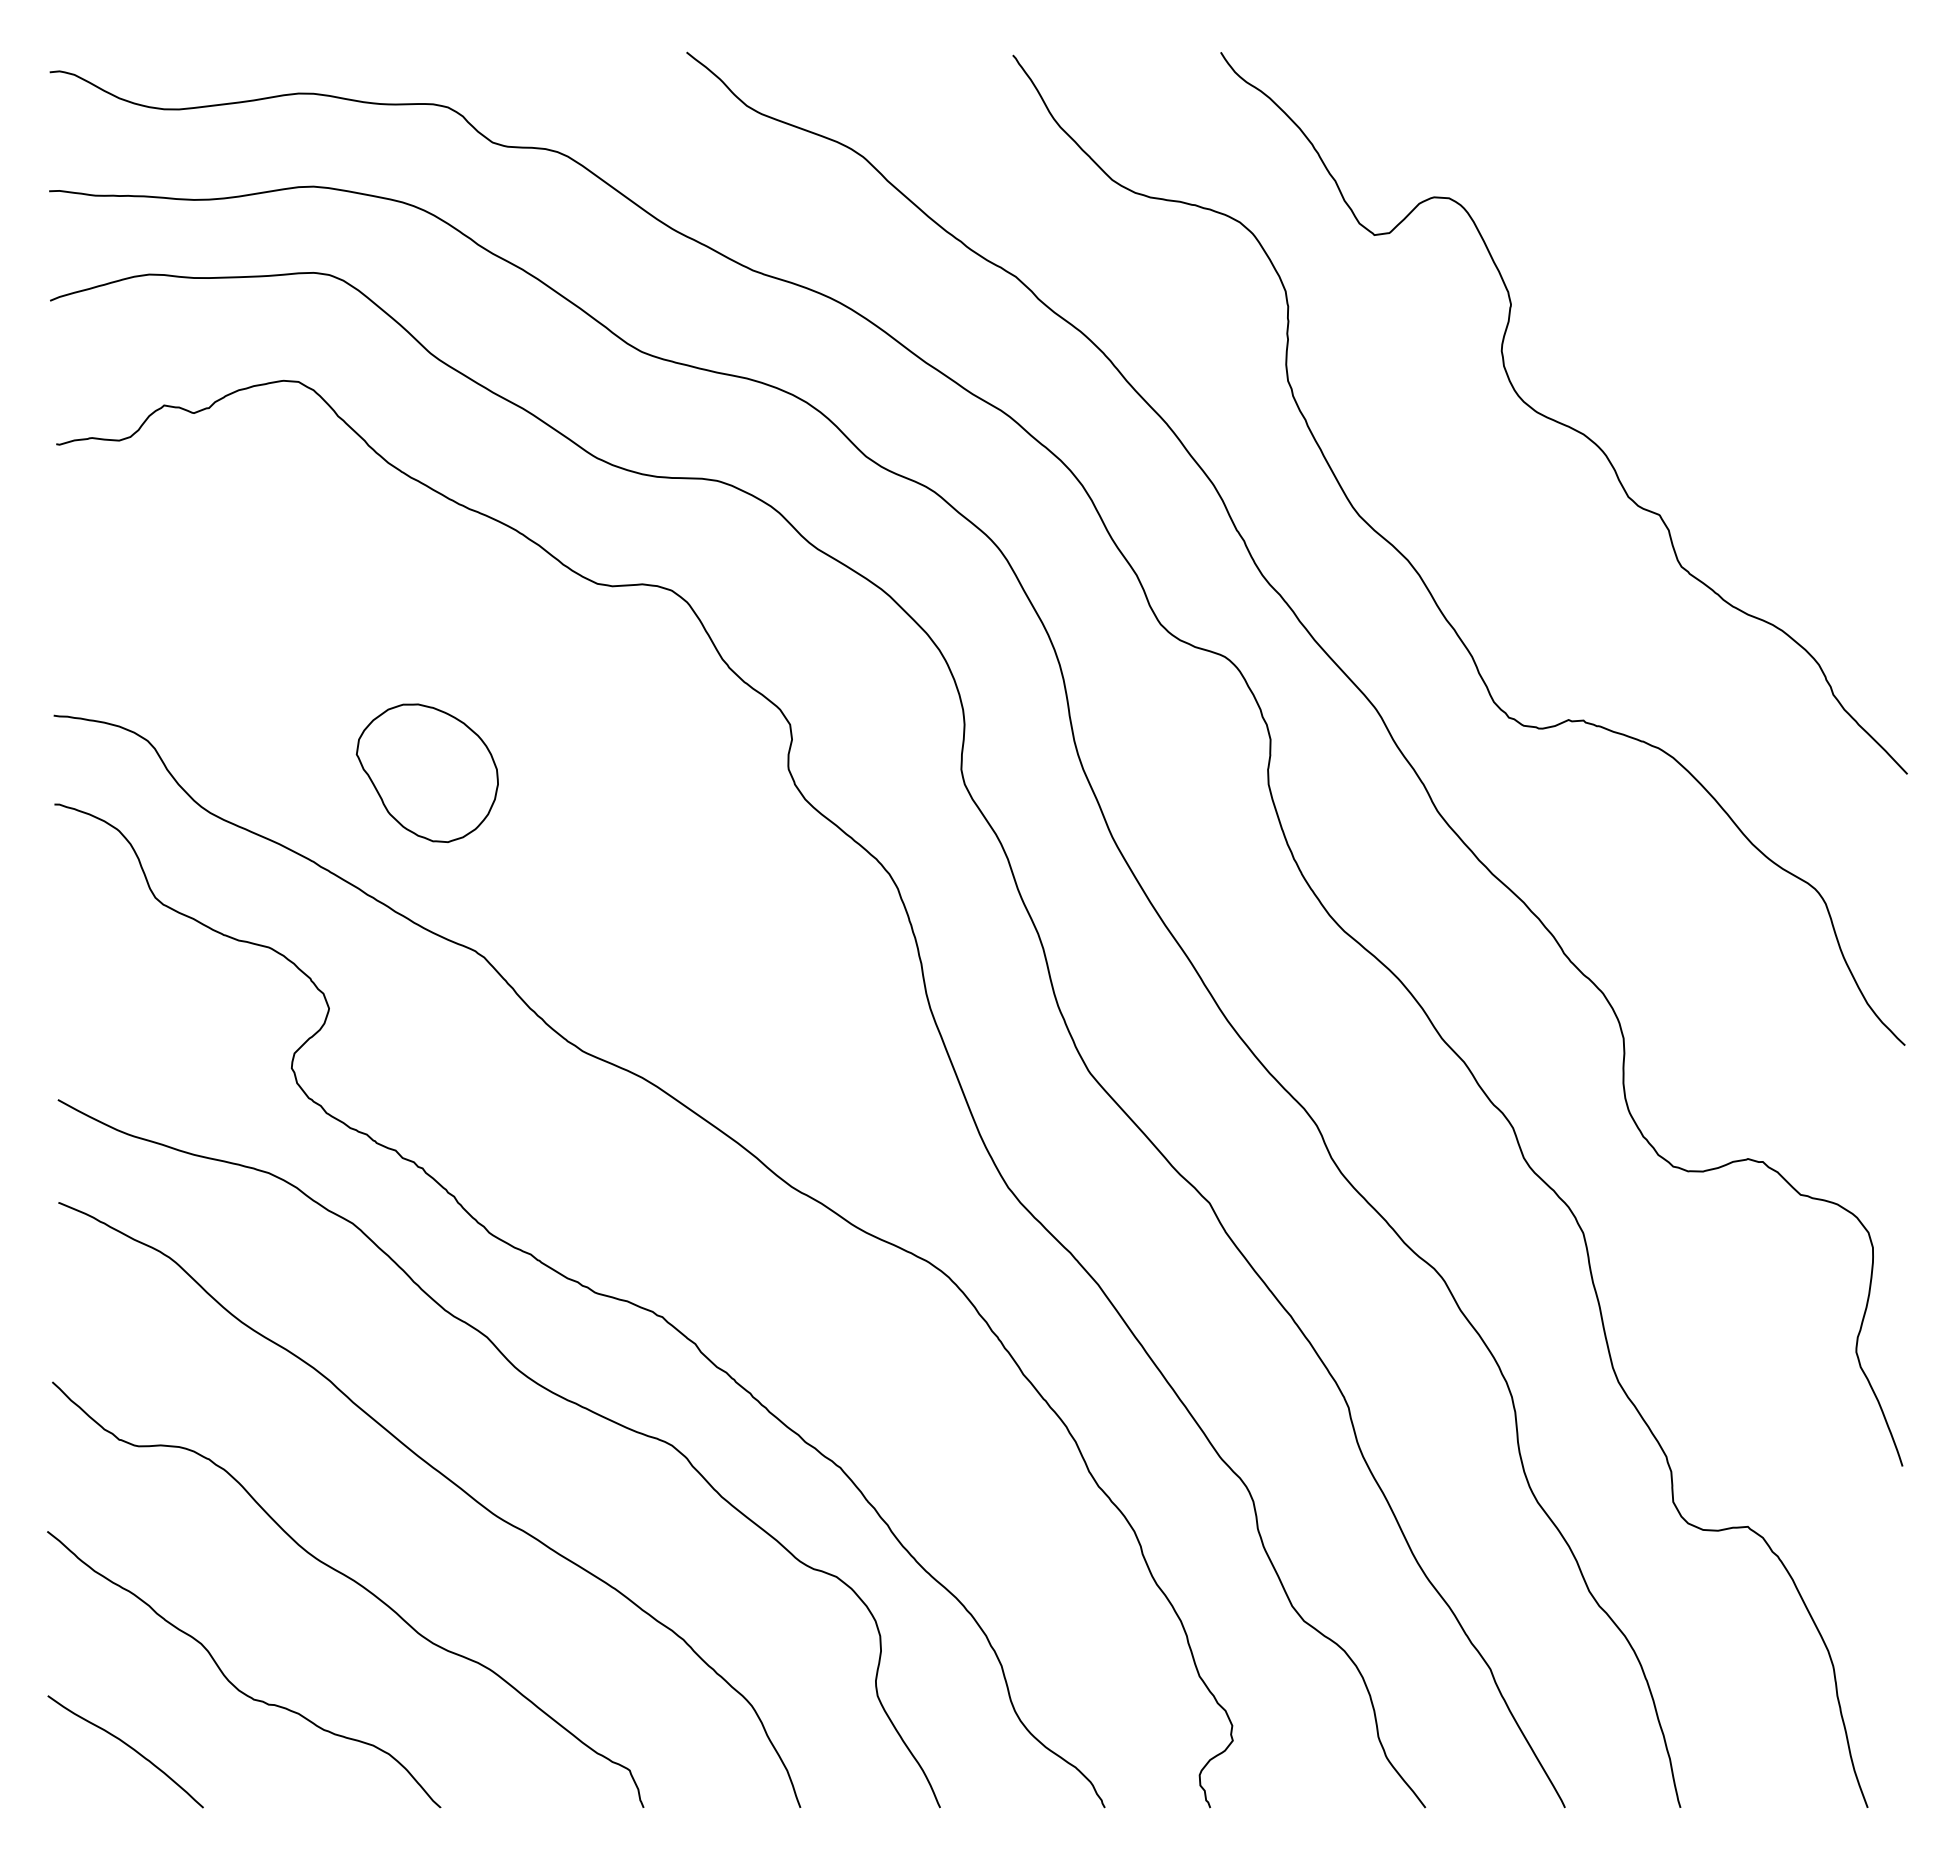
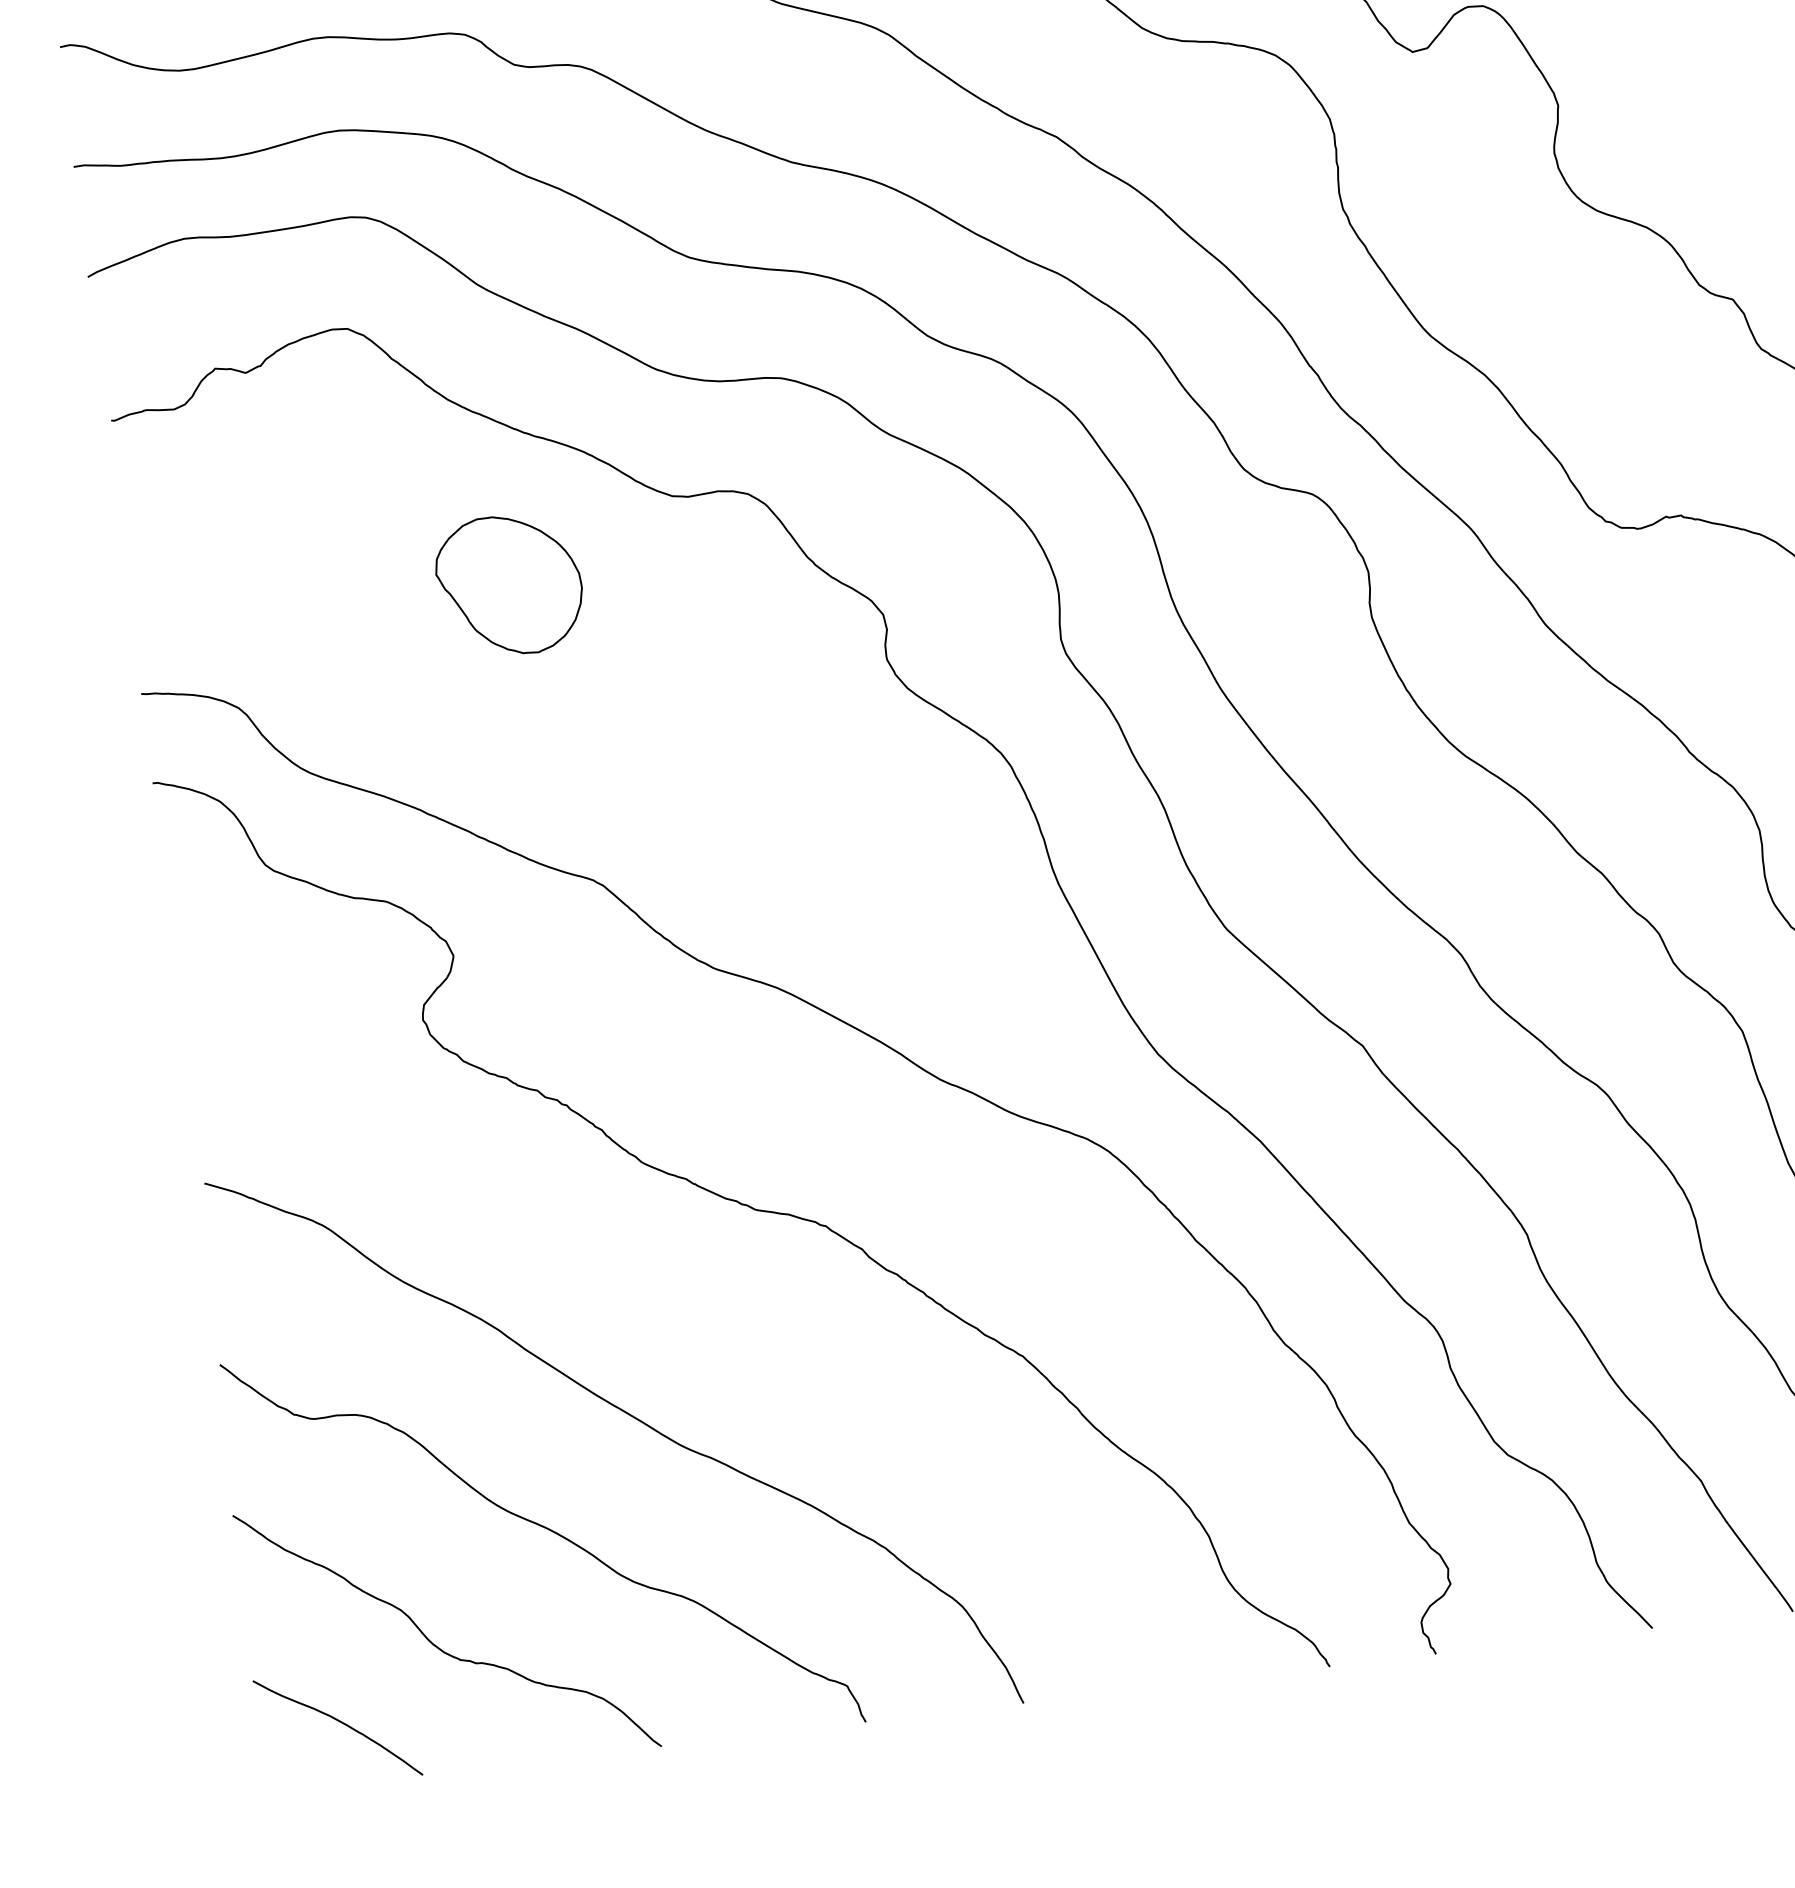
part: (426, 772) -> (508, 584), moved
curve: (539, 1386) -> (710, 1310), removed

